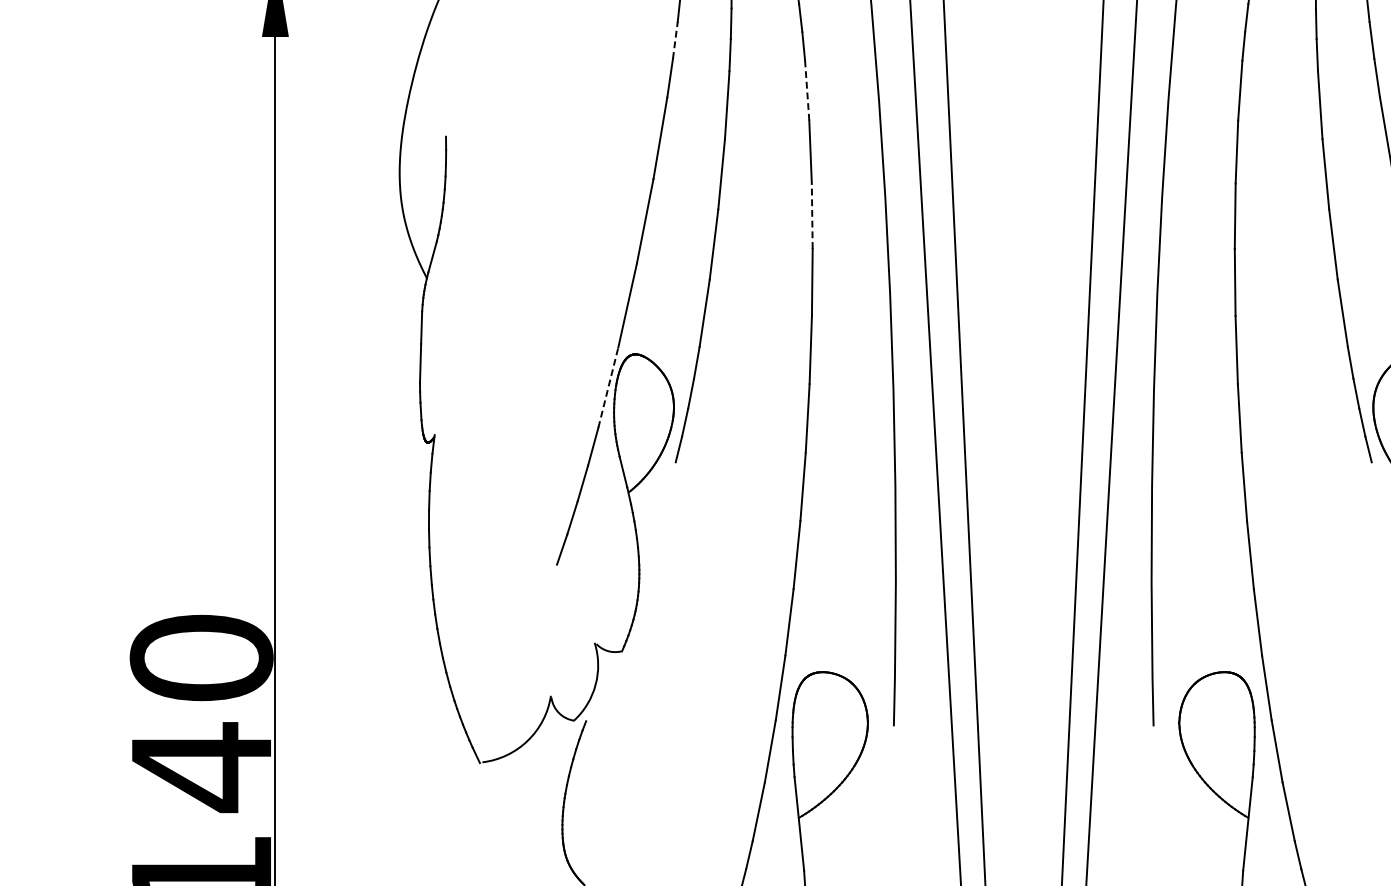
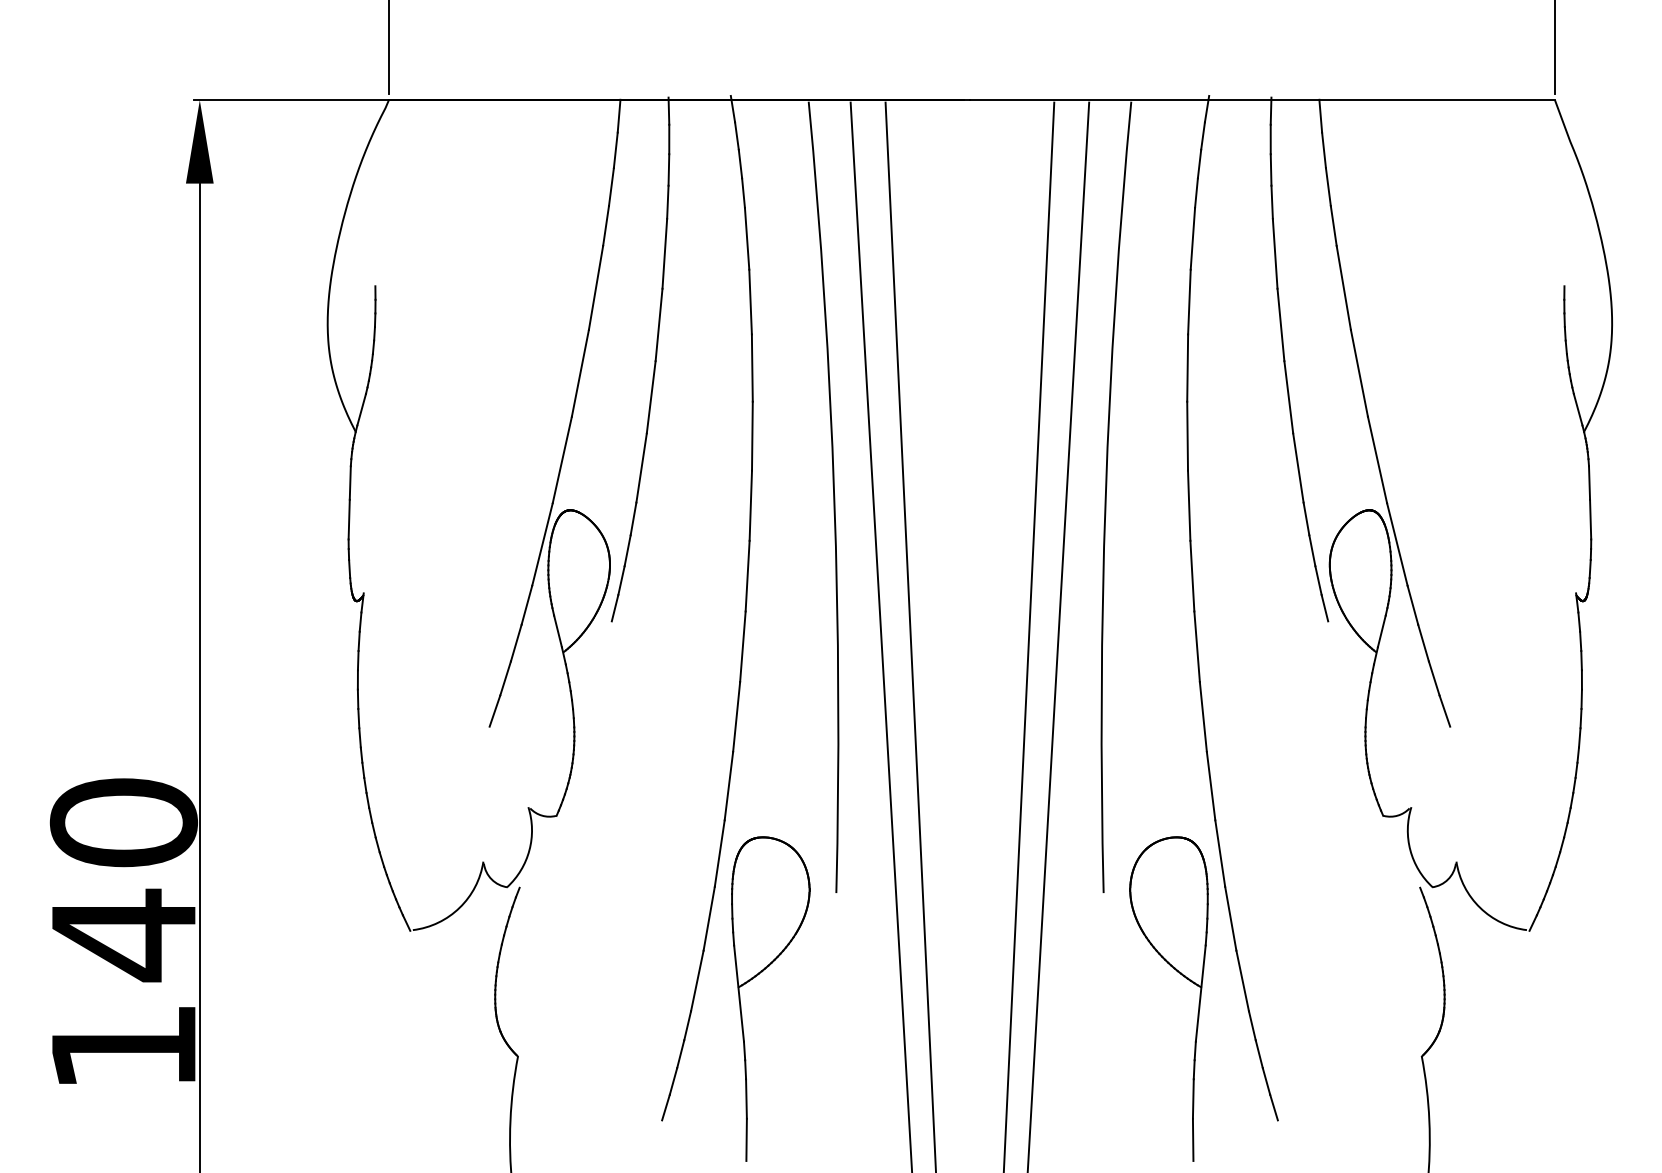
line: (675, 39) -> (611, 186), dashed -> solid
line: (807, 90) -> (747, 238), dashed -> solid
line: (812, 216) -> (752, 368), dashed -> solid
line: (608, 387) -> (542, 544), dashed -> solid

